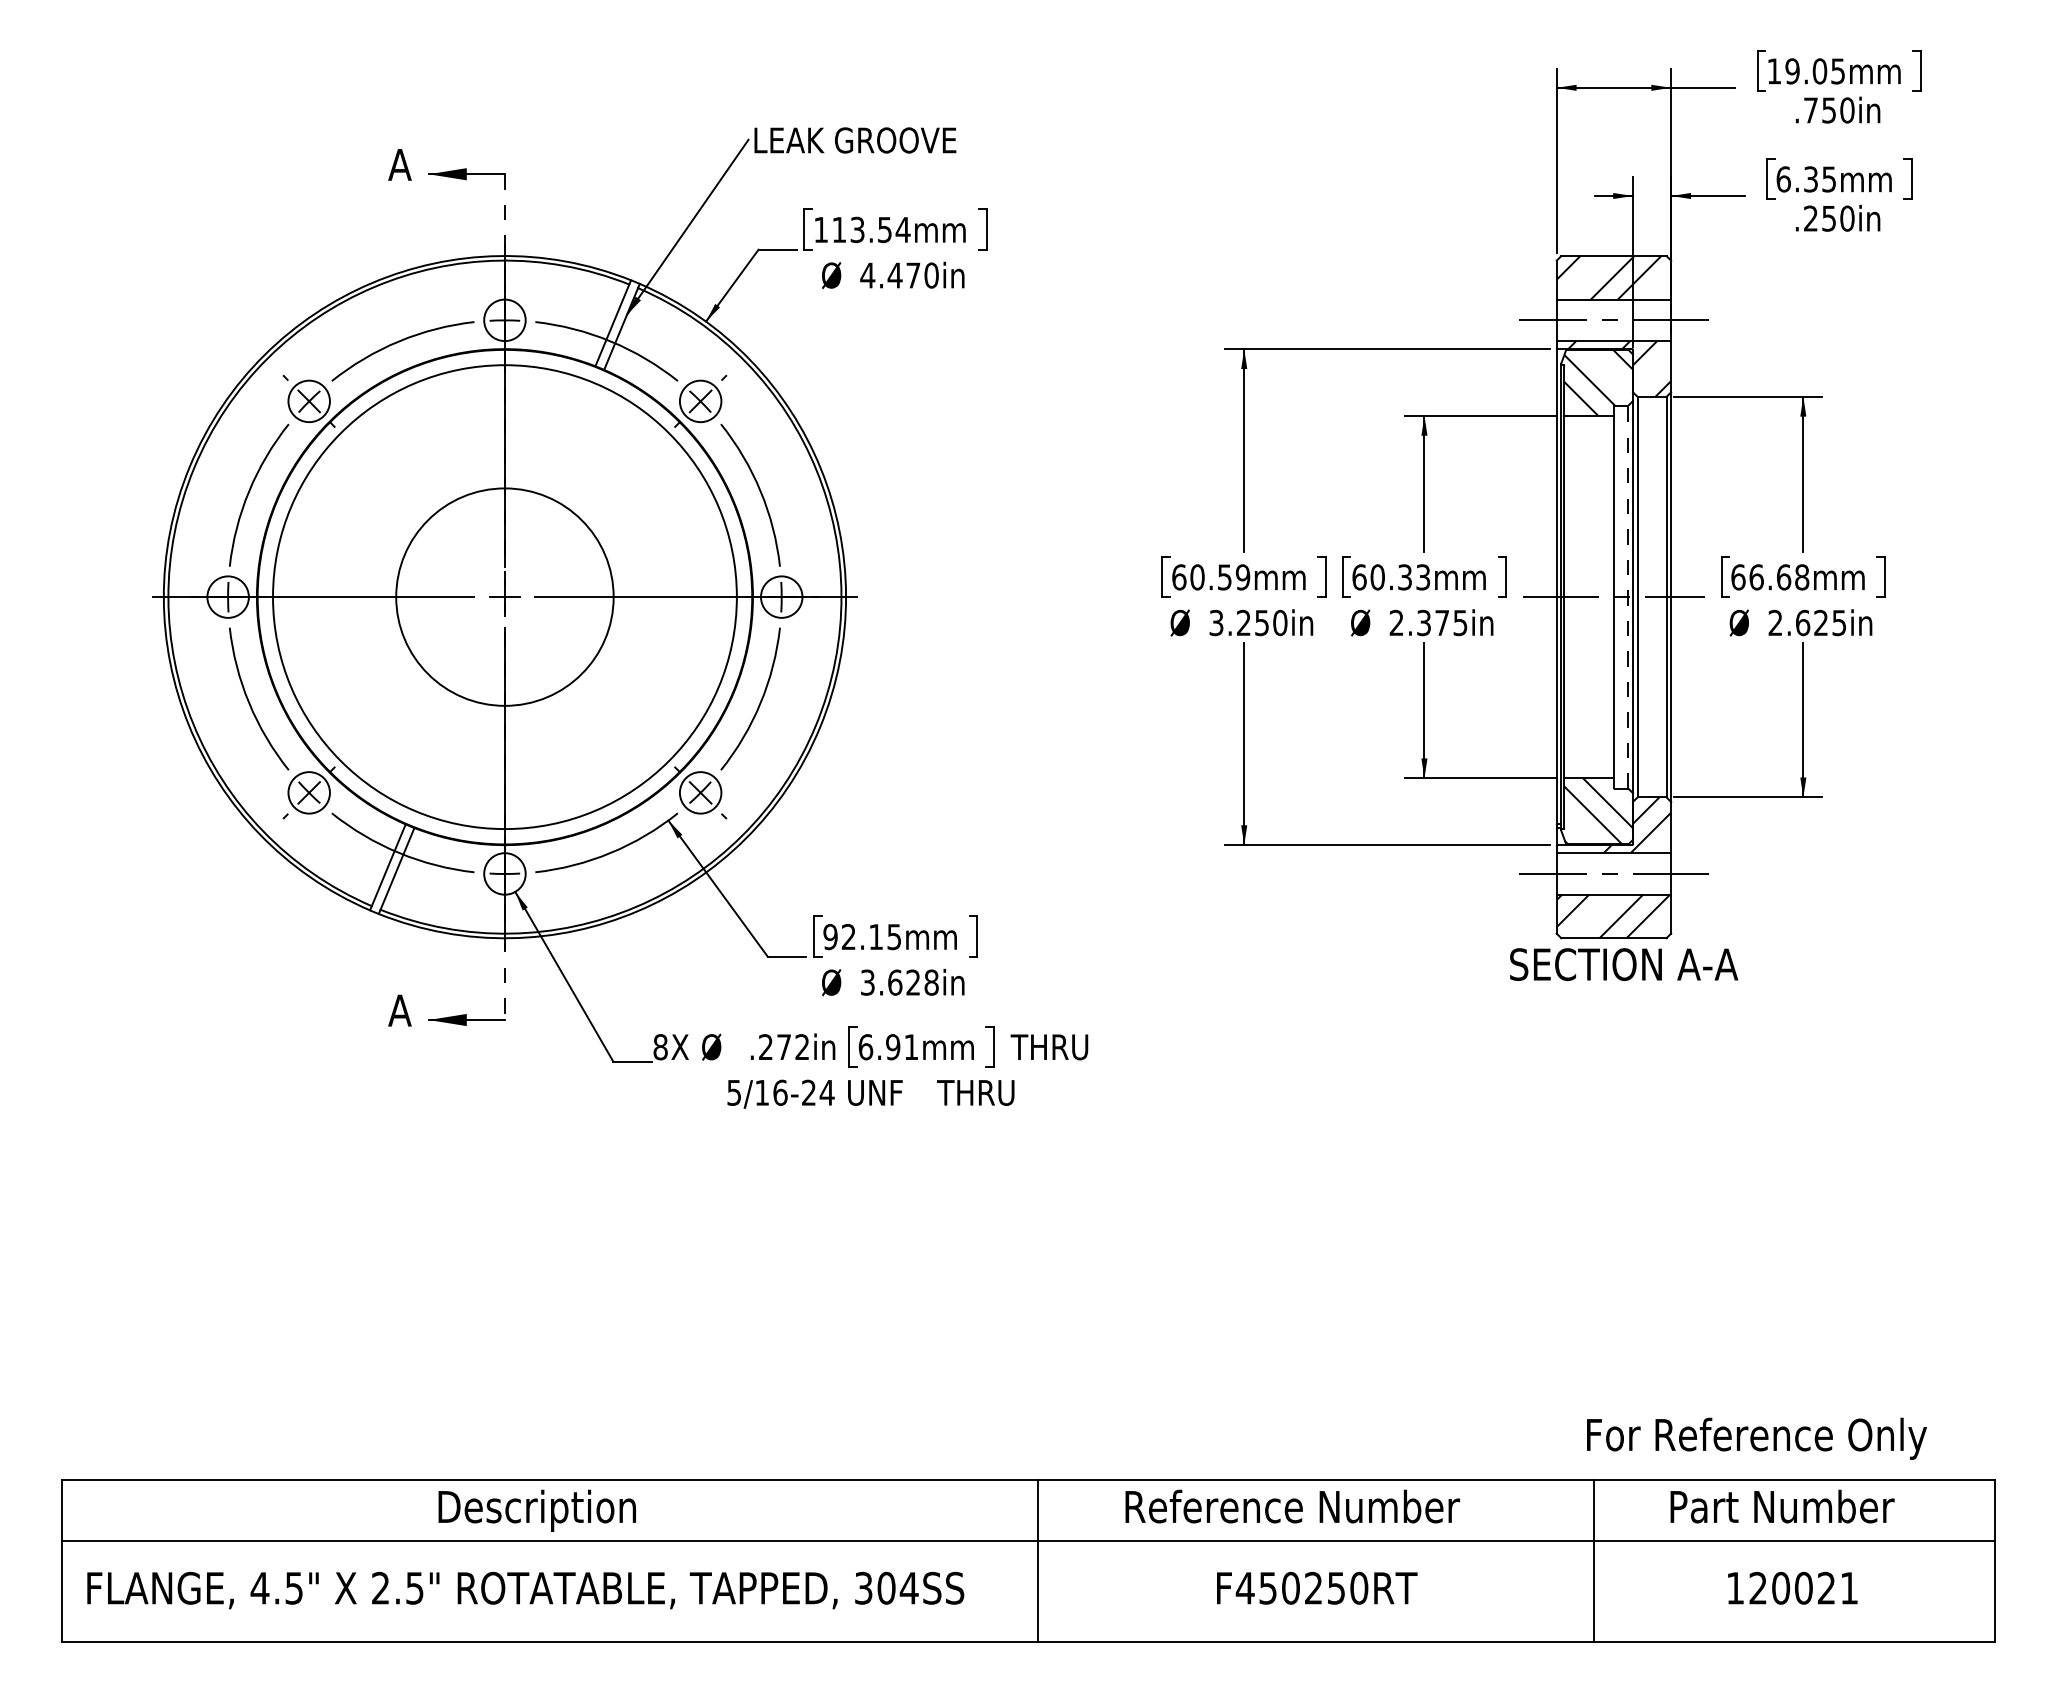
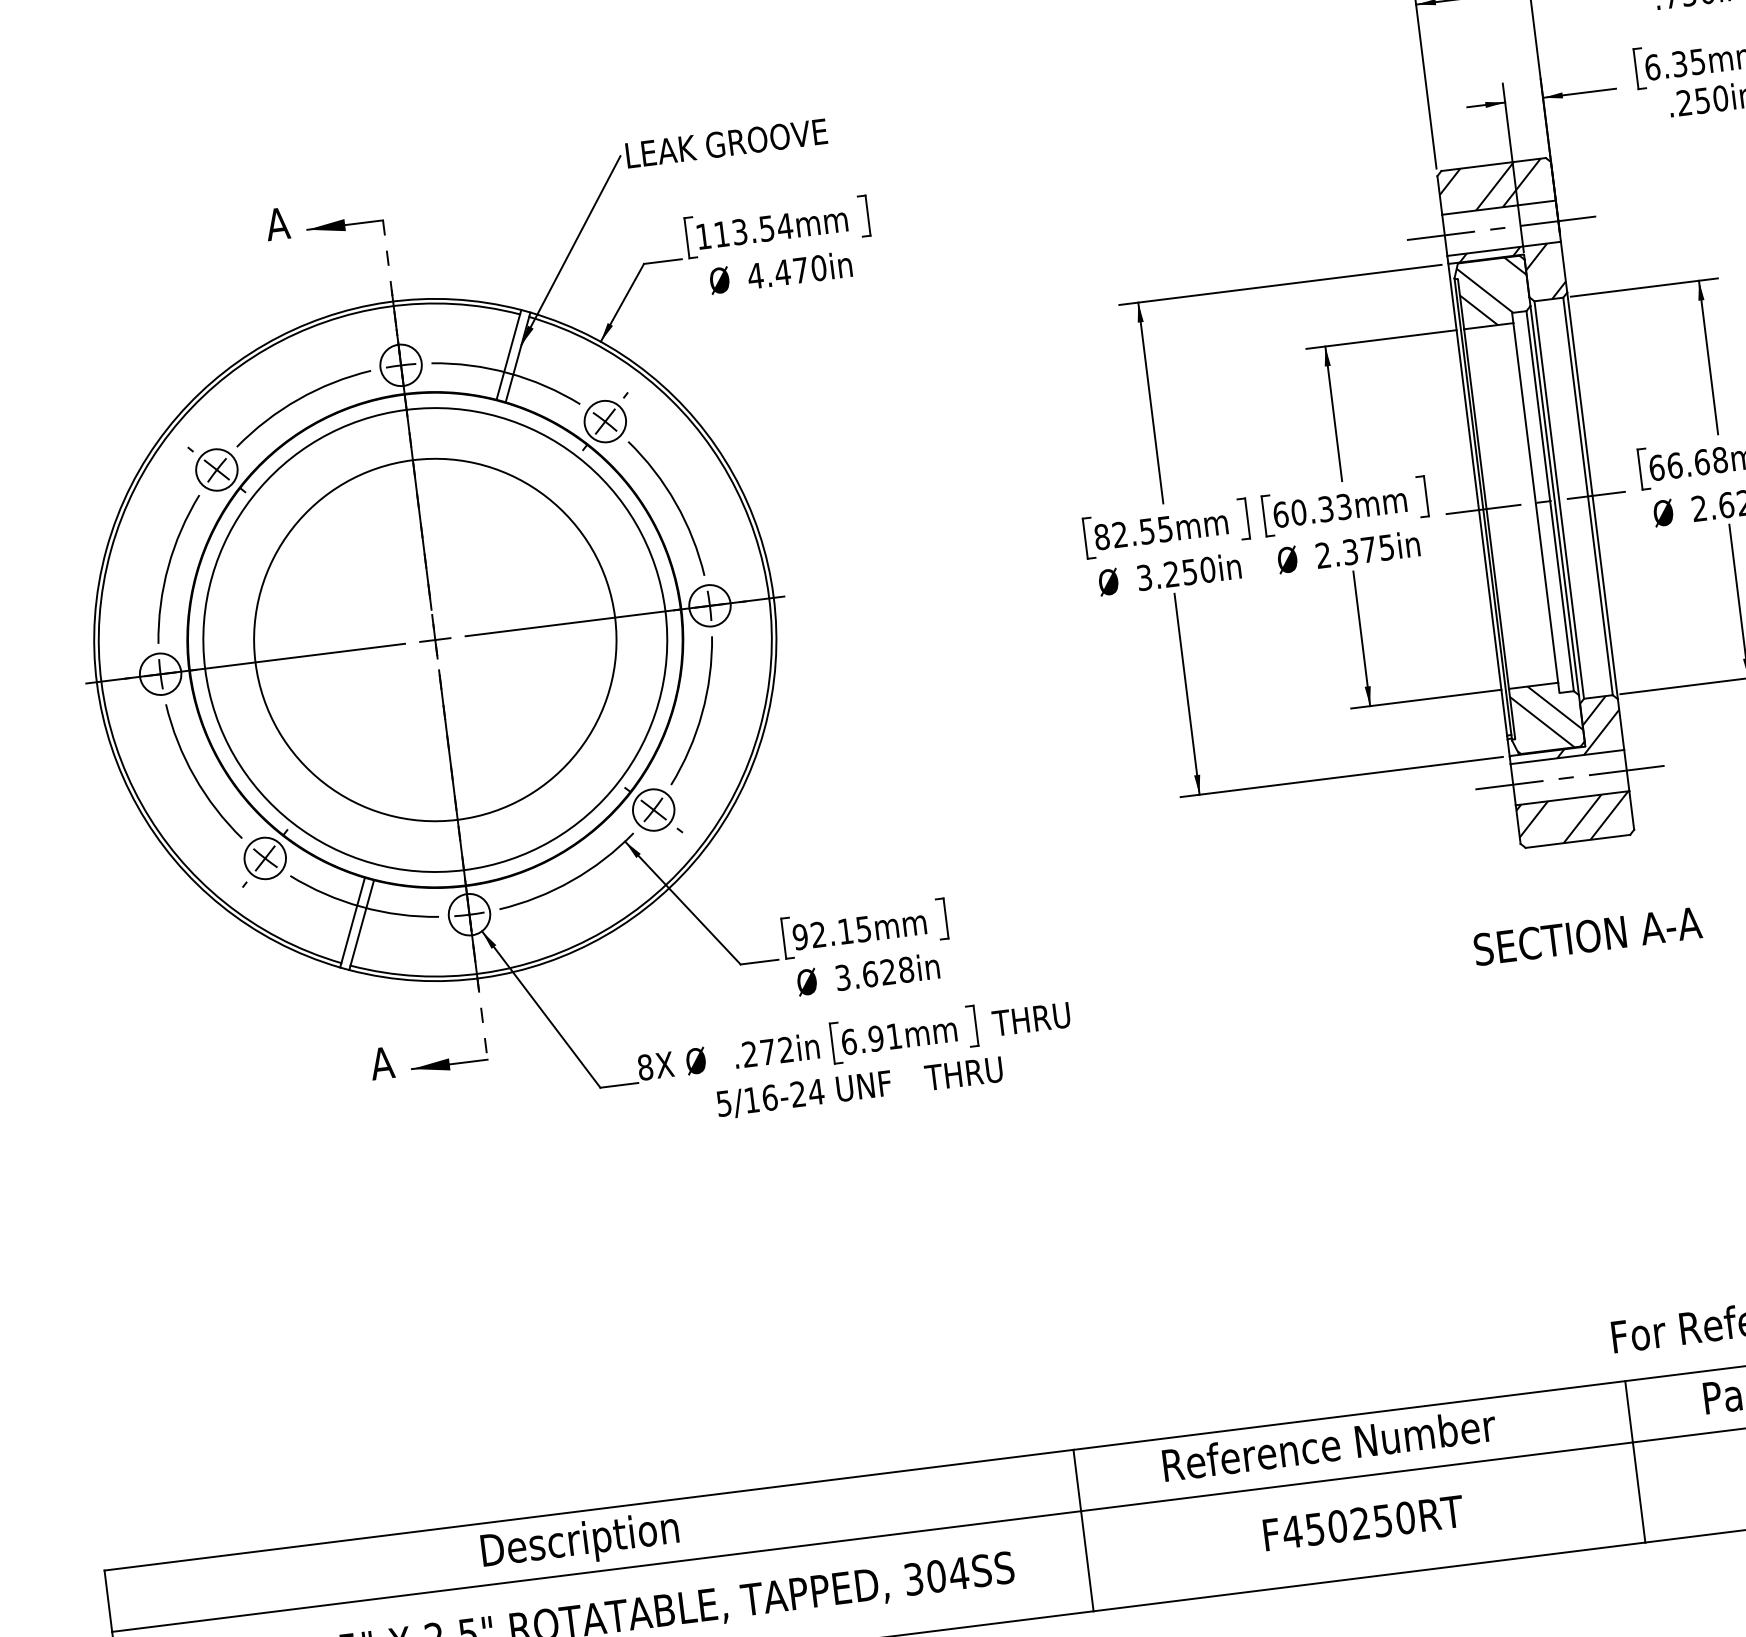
text: (1211, 577) -> (1134, 533), 60.59mm -> 82.55mm
circle: (504, 596) -> (434, 639), size x1.67
line: (1628, 597) -> (1550, 501), dashed -> solid
text: (1624, 964) -> (1588, 936), moved

